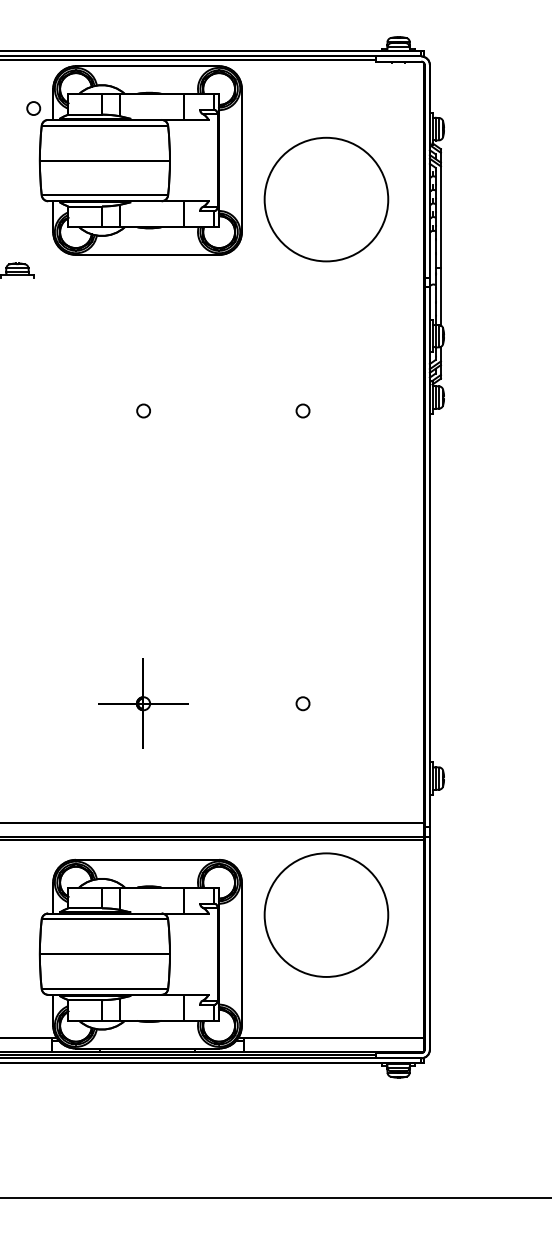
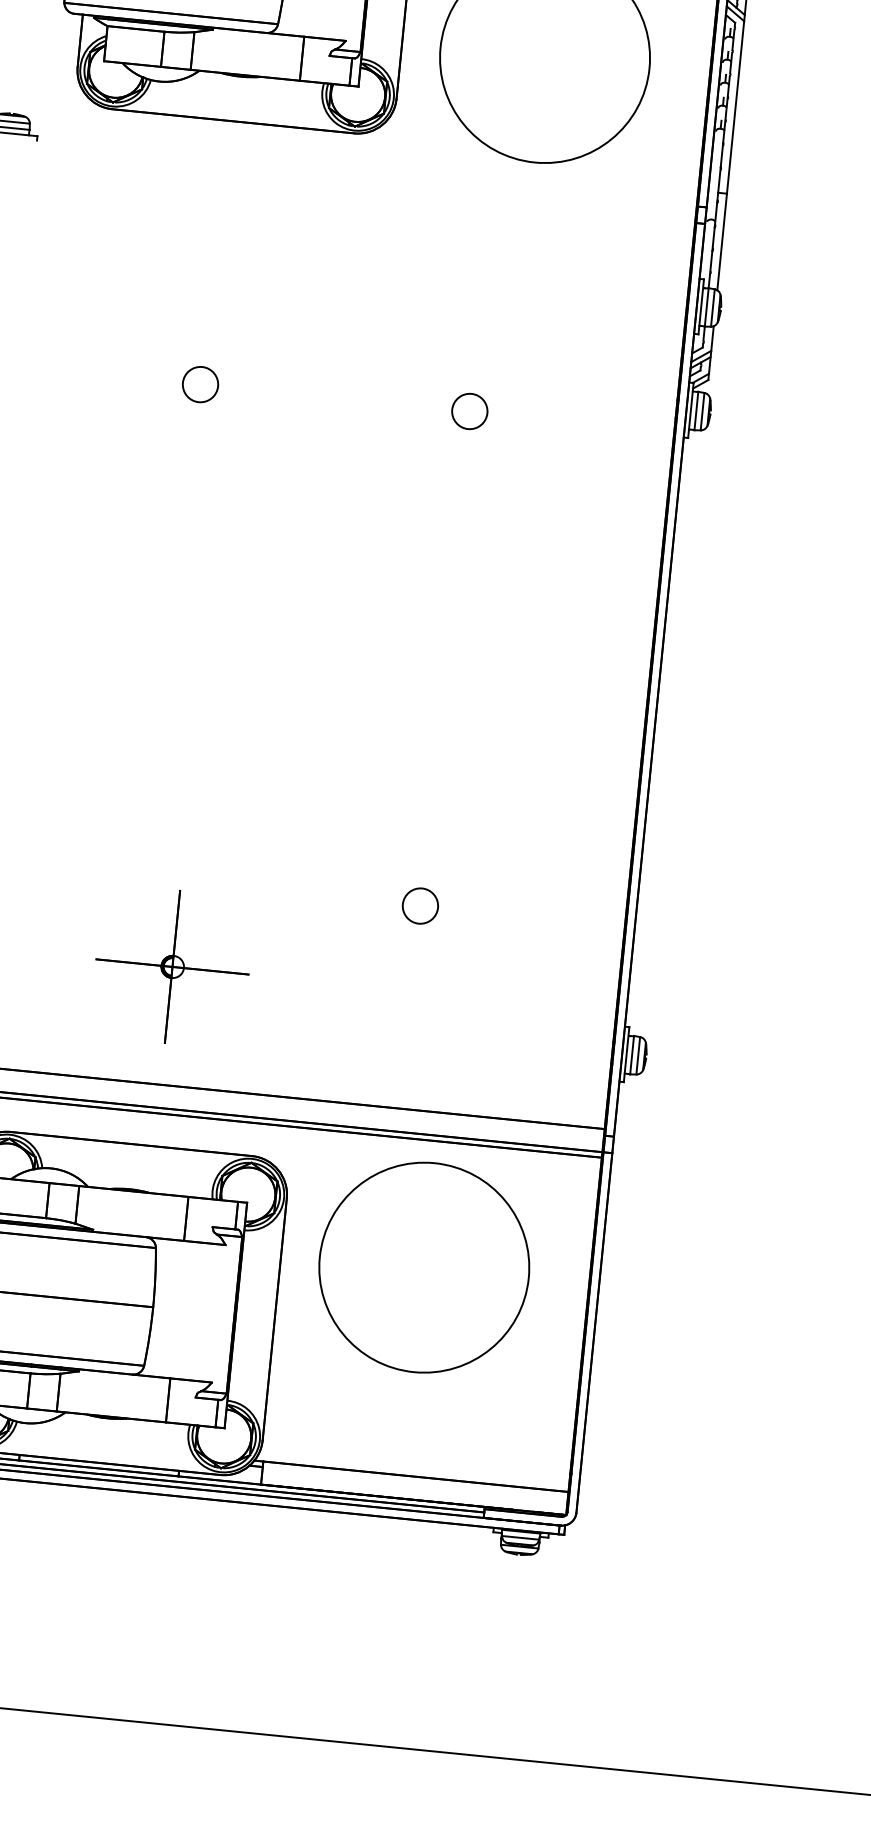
part: (143, 410) -> (200, 383), size x1.6
part: (302, 410) -> (468, 410), size x1.6
part: (143, 703) -> (172, 966), moved
part: (302, 703) -> (419, 905), size x1.6

